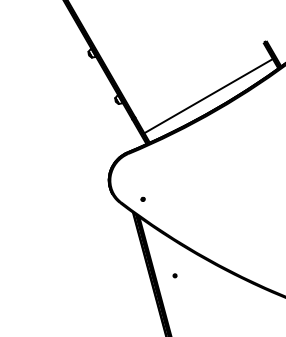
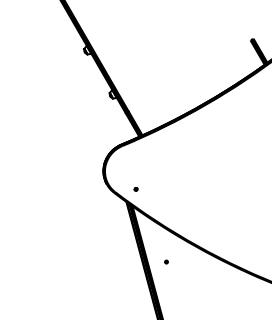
line: (208, 96) -> (198, 91), removed

